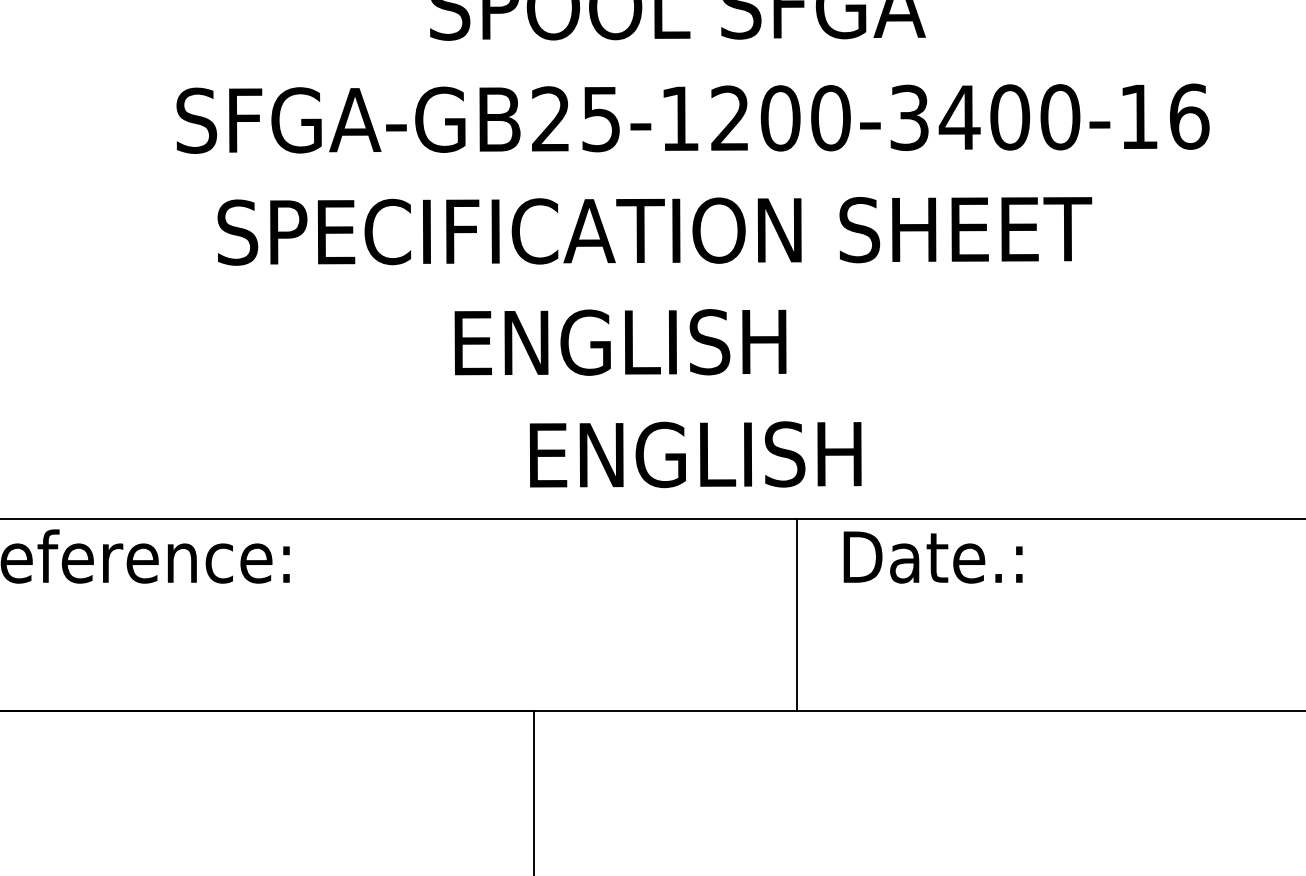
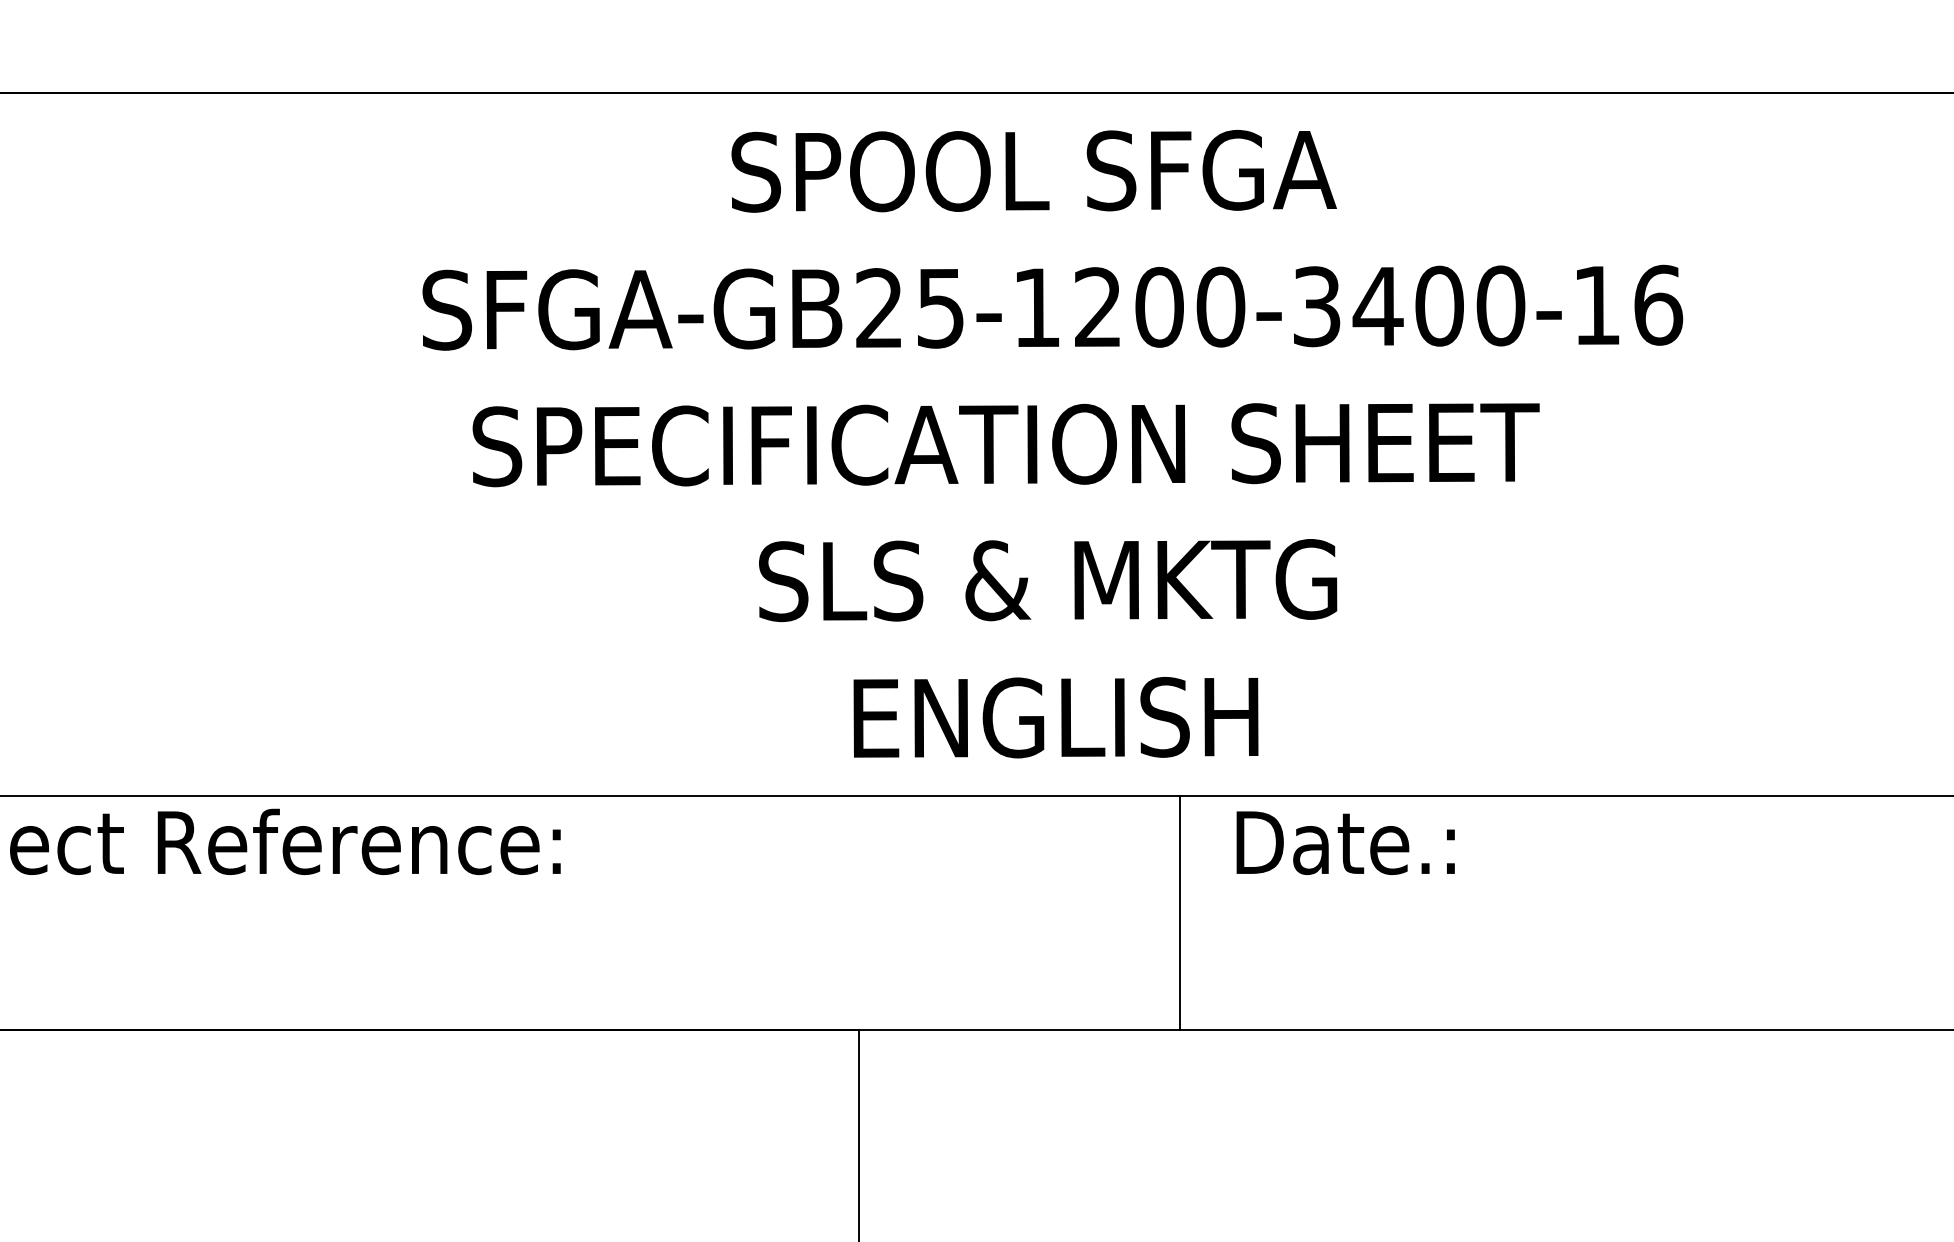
text: (689, 342) -> (1048, 580), ENGLISH -> SLS & MKTG

